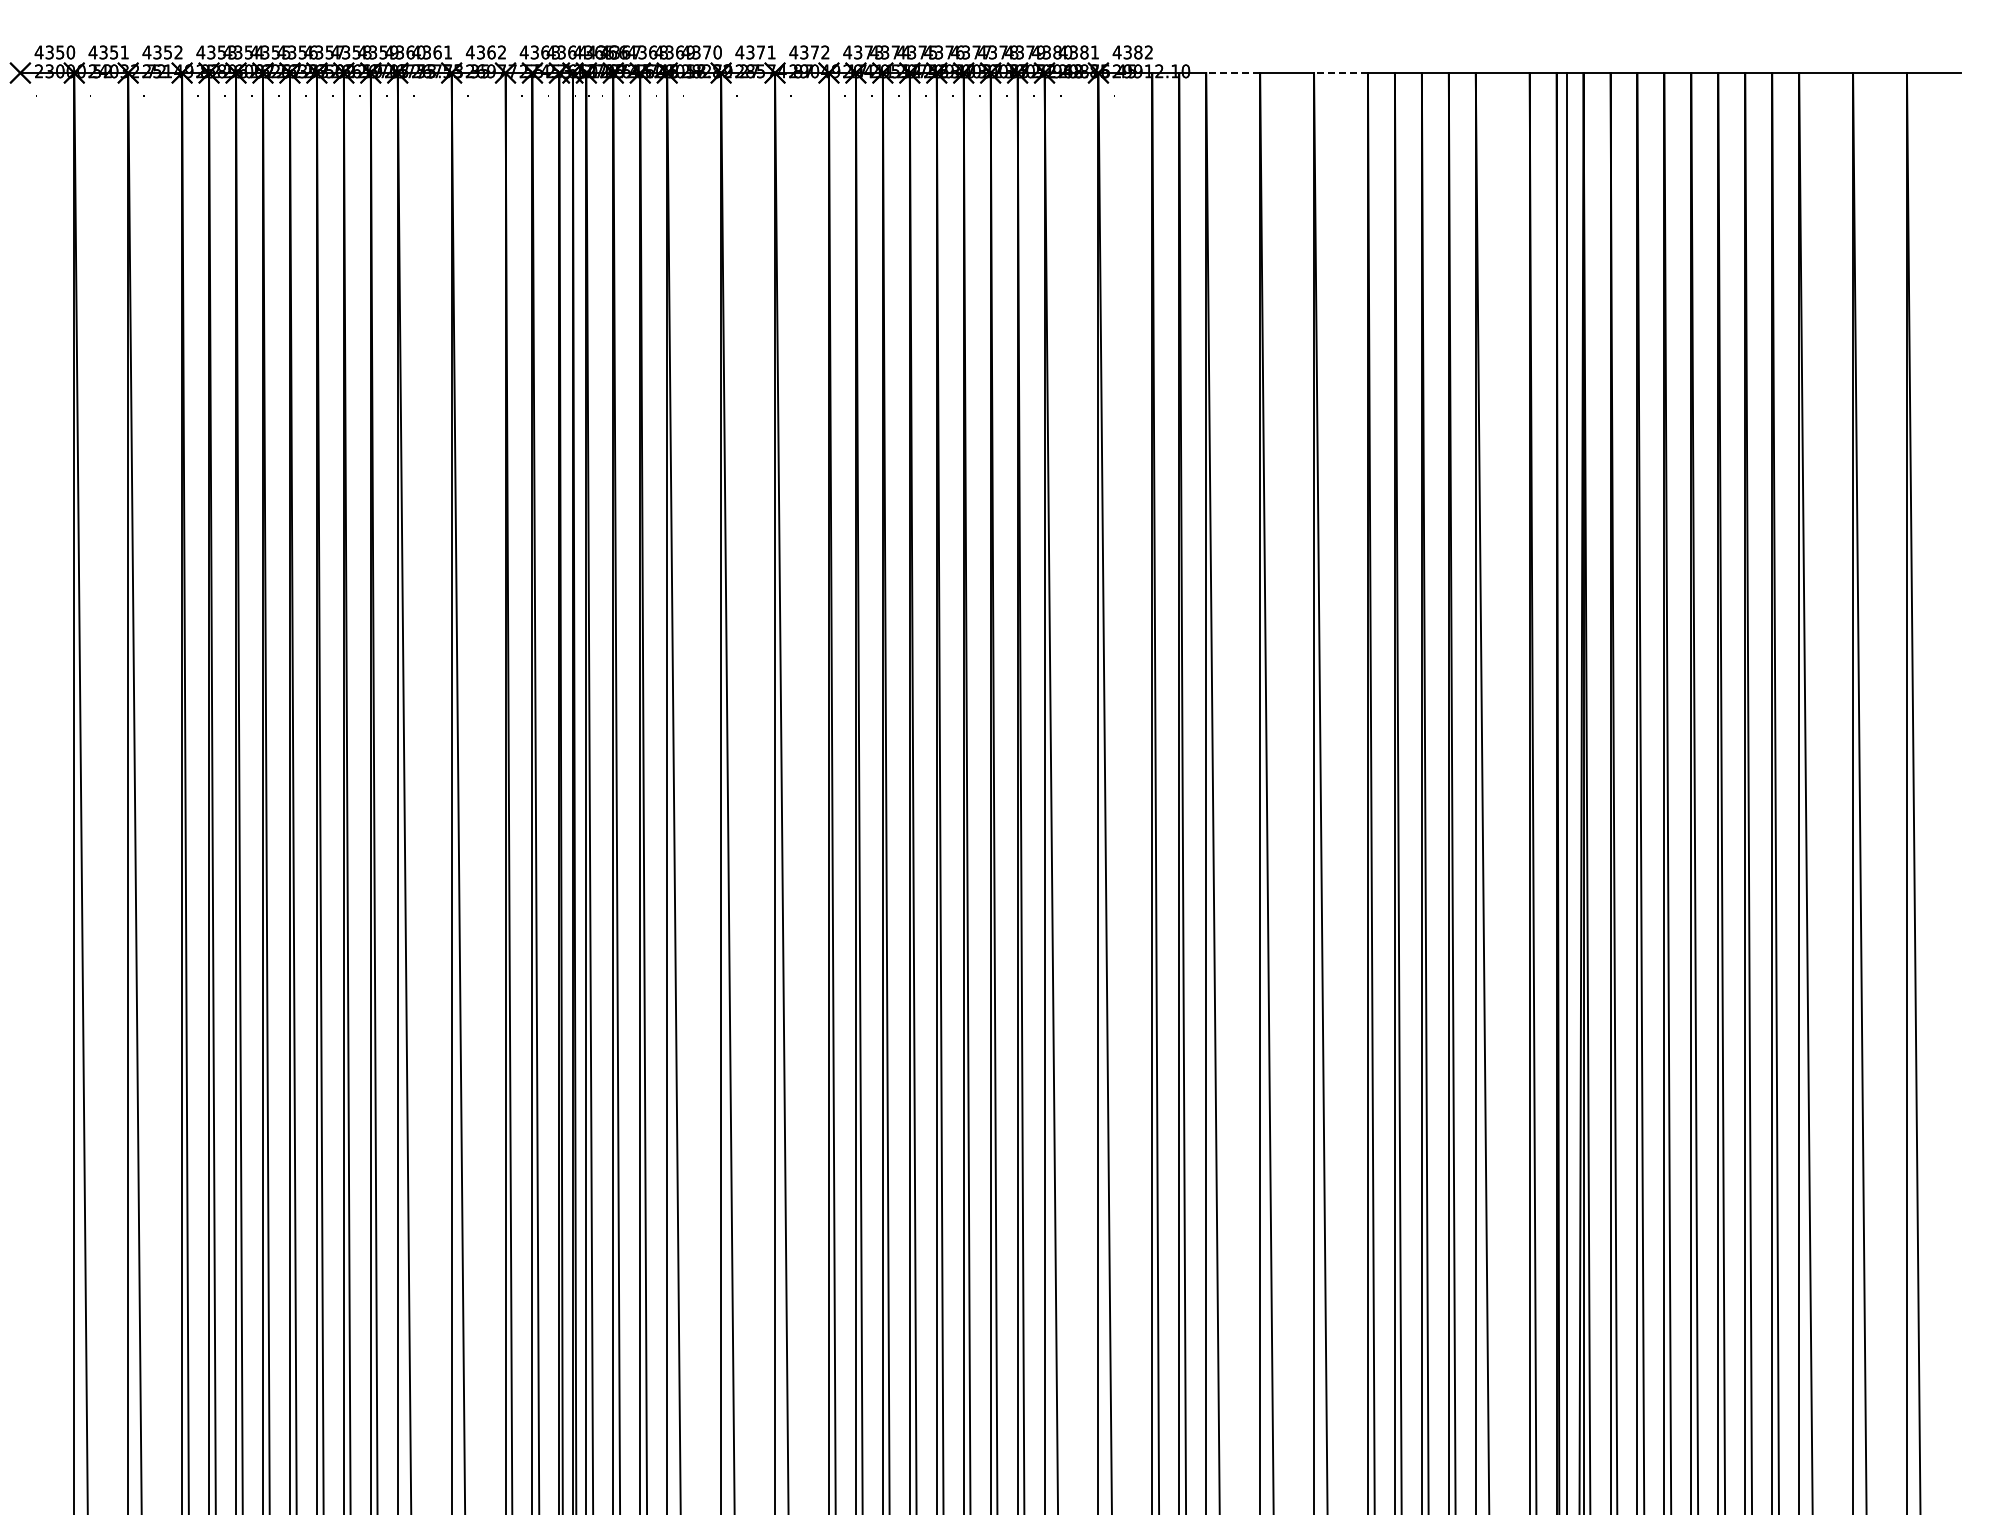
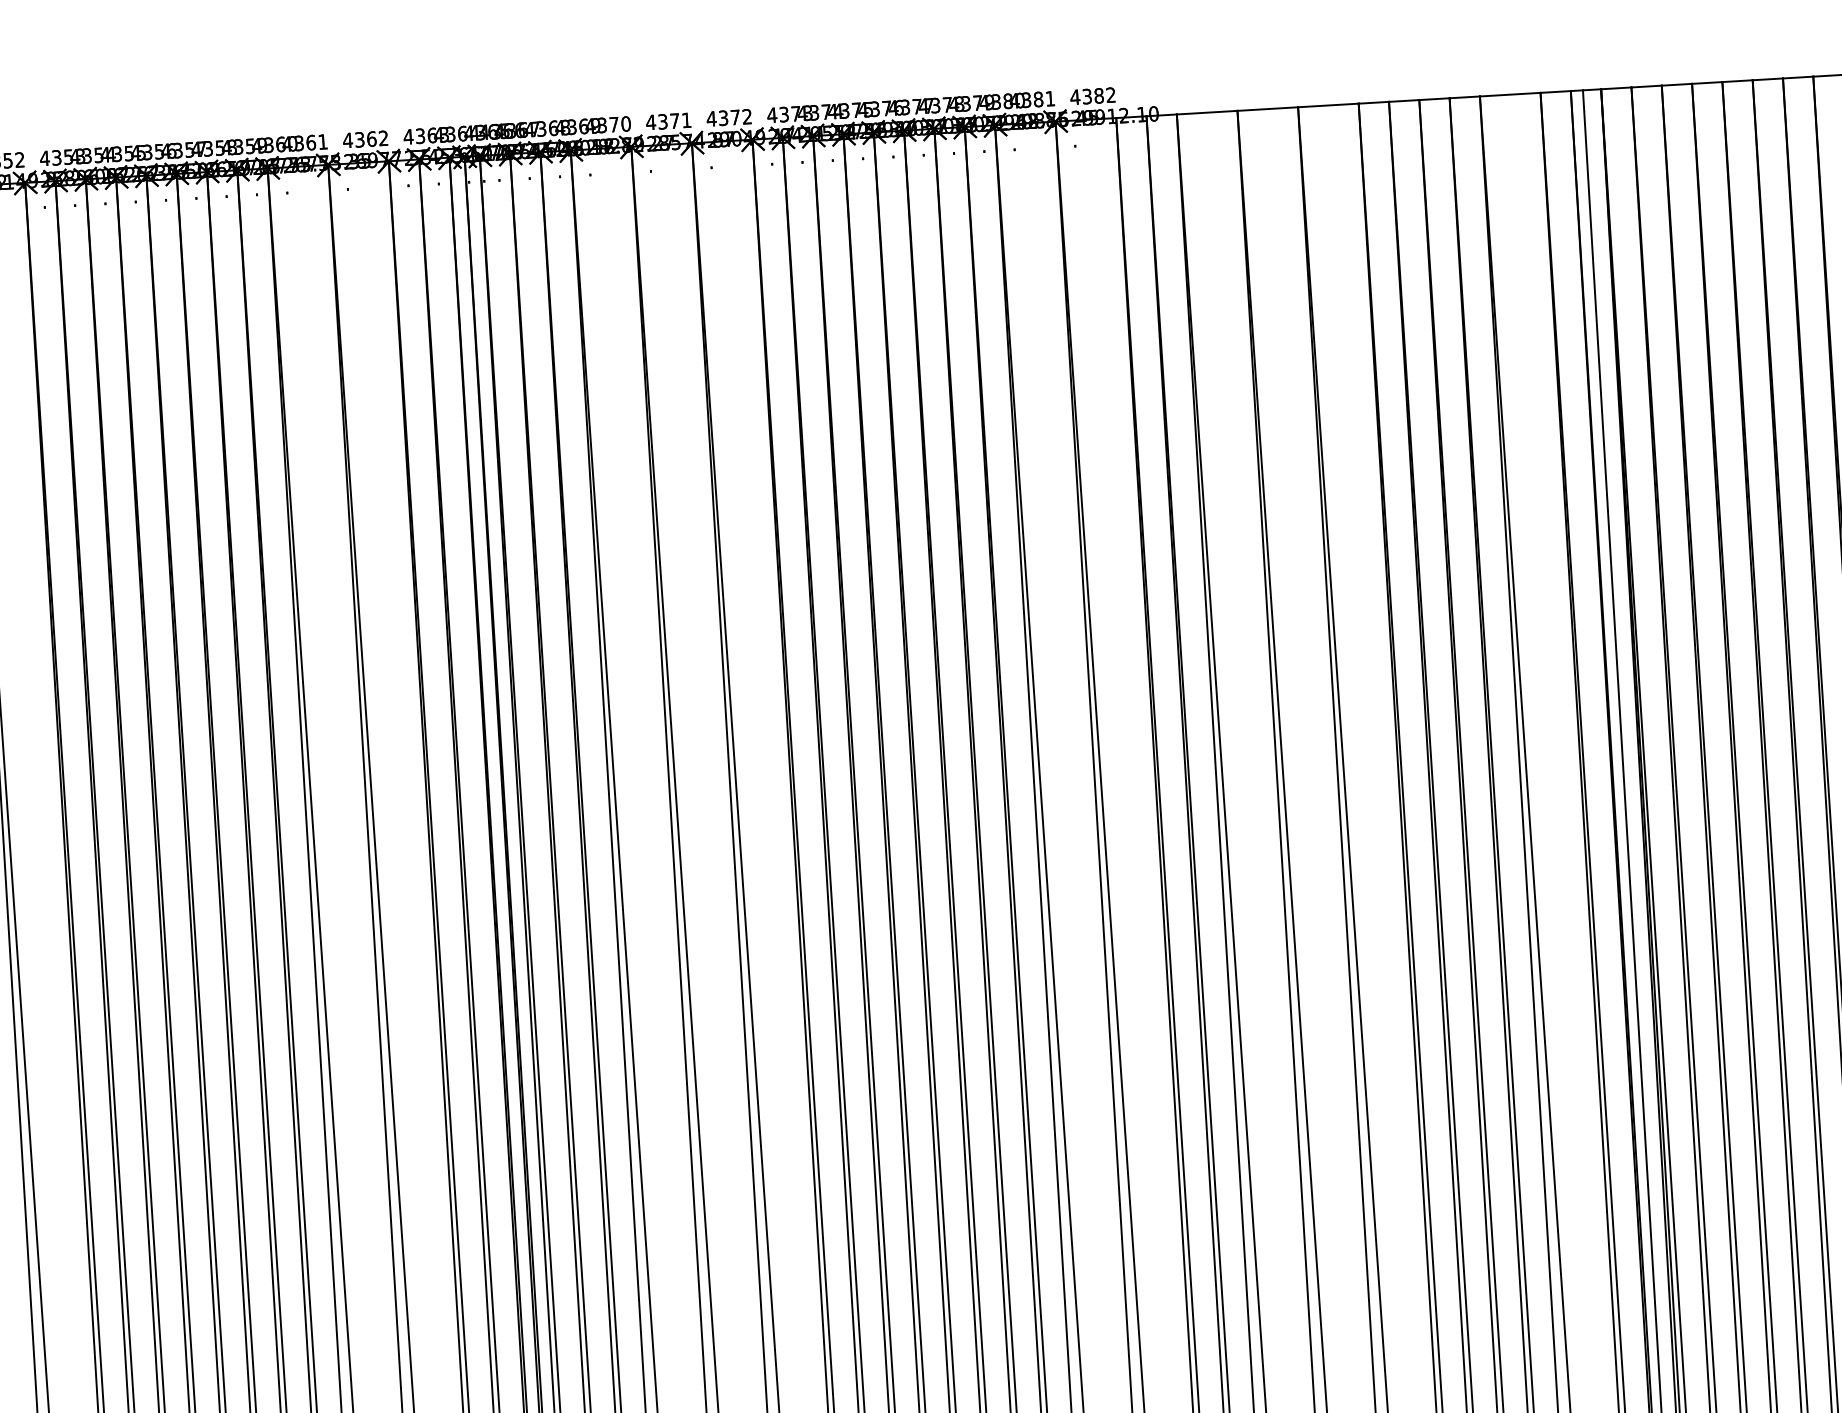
line: (1233, 73) -> (1207, 113), dashed -> solid
line: (1341, 73) -> (1328, 105), dashed -> solid

